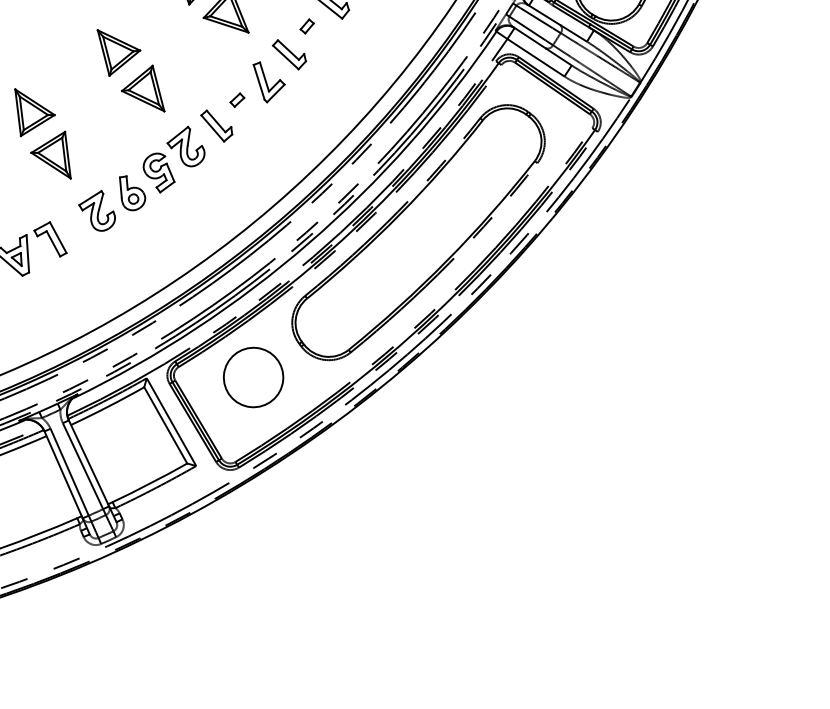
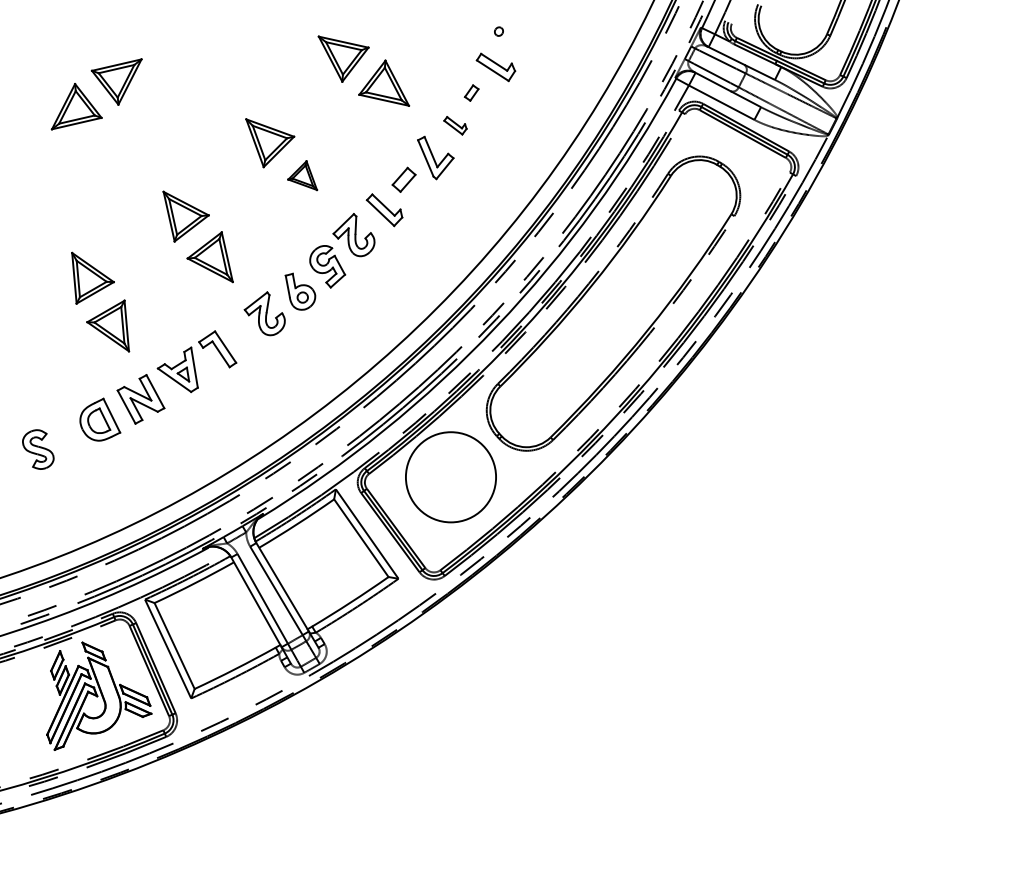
part: (289, 54) -> (455, 125), size x0.6
part: (144, 86) -> (302, 175), size x0.6
part: (237, 99) -> (404, 179), size x1.6
circle: (253, 377) -> (450, 477), size x1.4

